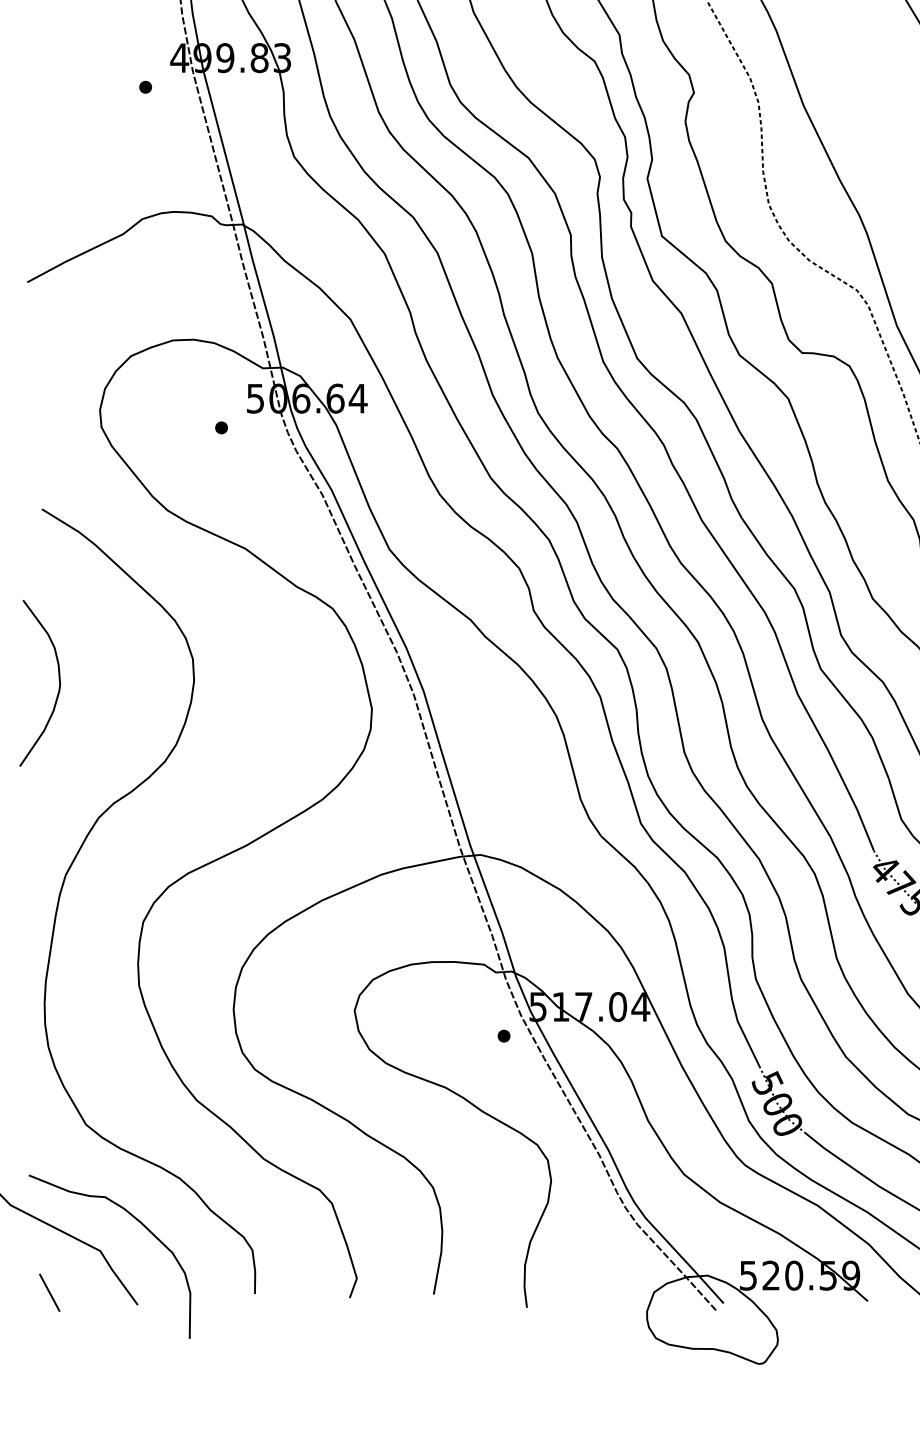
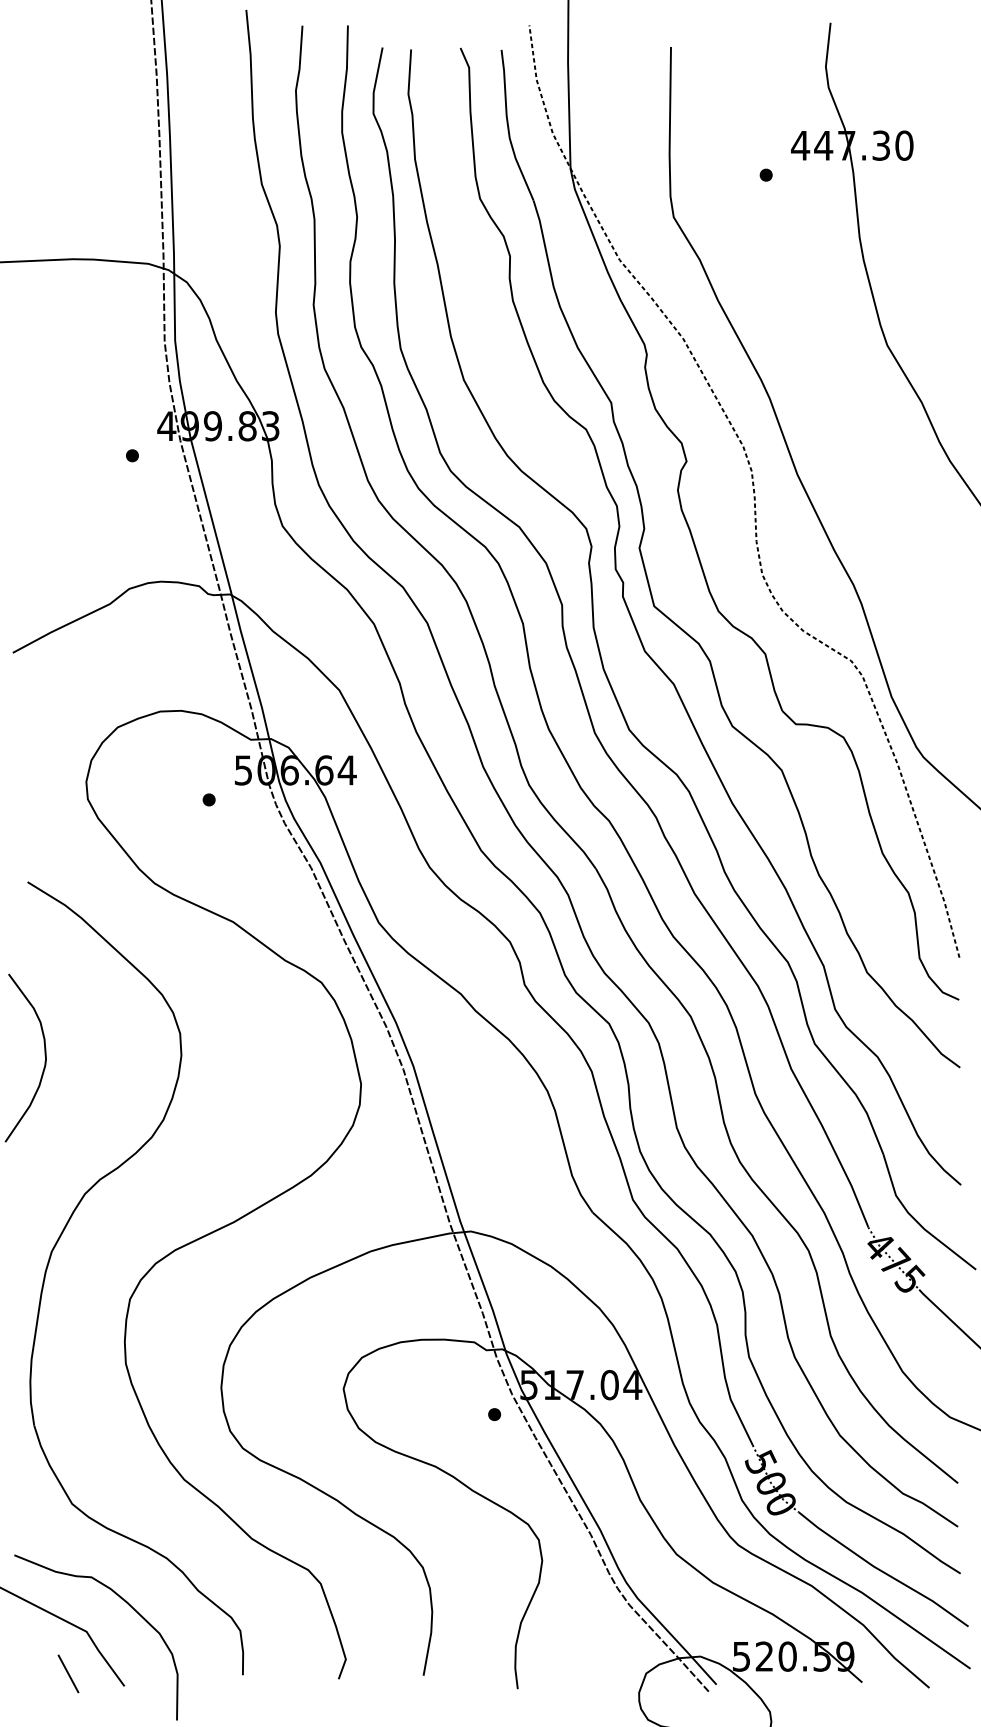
line: (49, 1292) -> (68, 1673), moved

